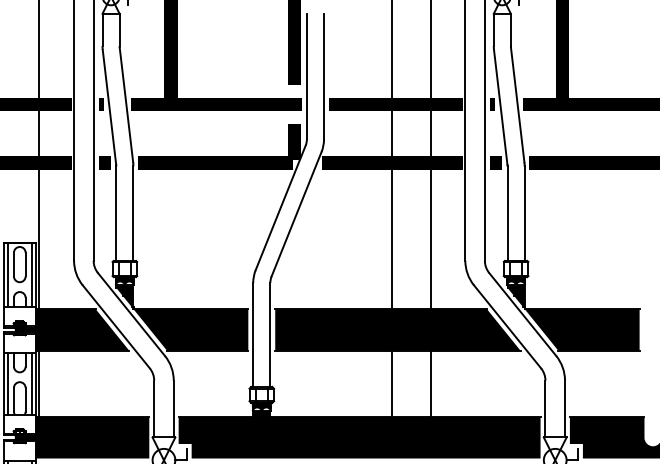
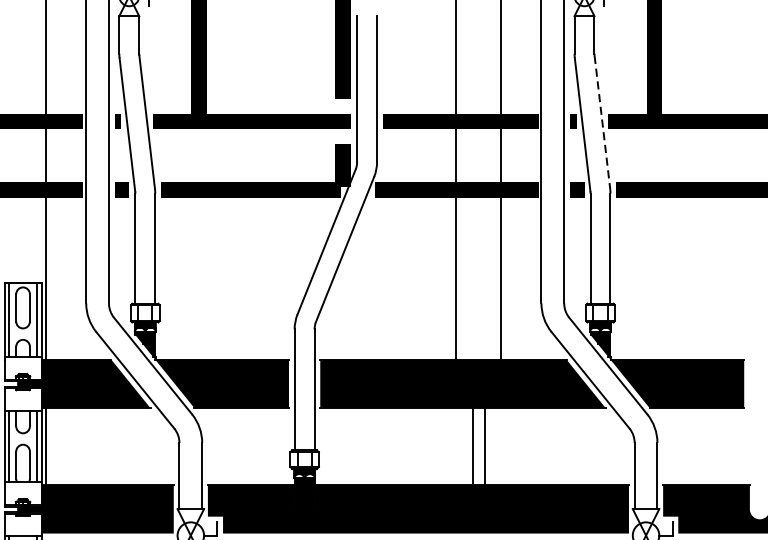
line: (517, 105) -> (602, 122), solid -> dashed
line: (391, 383) -> (473, 446), moved
line: (430, 383) -> (484, 446), moved

